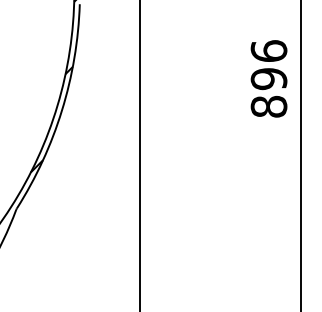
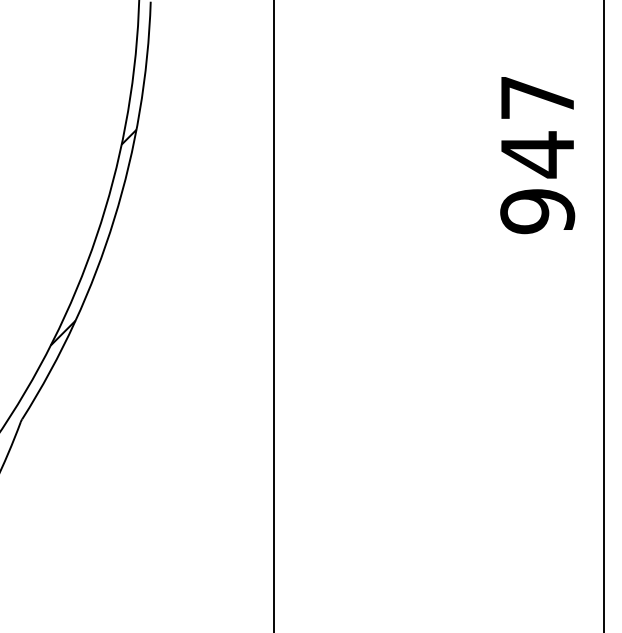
text: (268, 78) -> (536, 153), 896 -> 947

